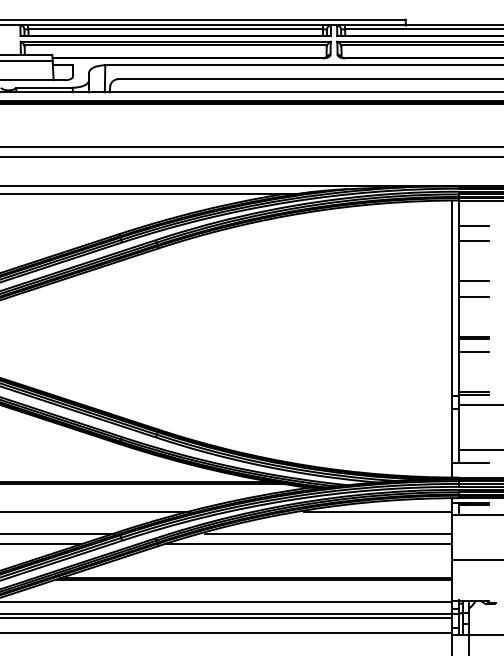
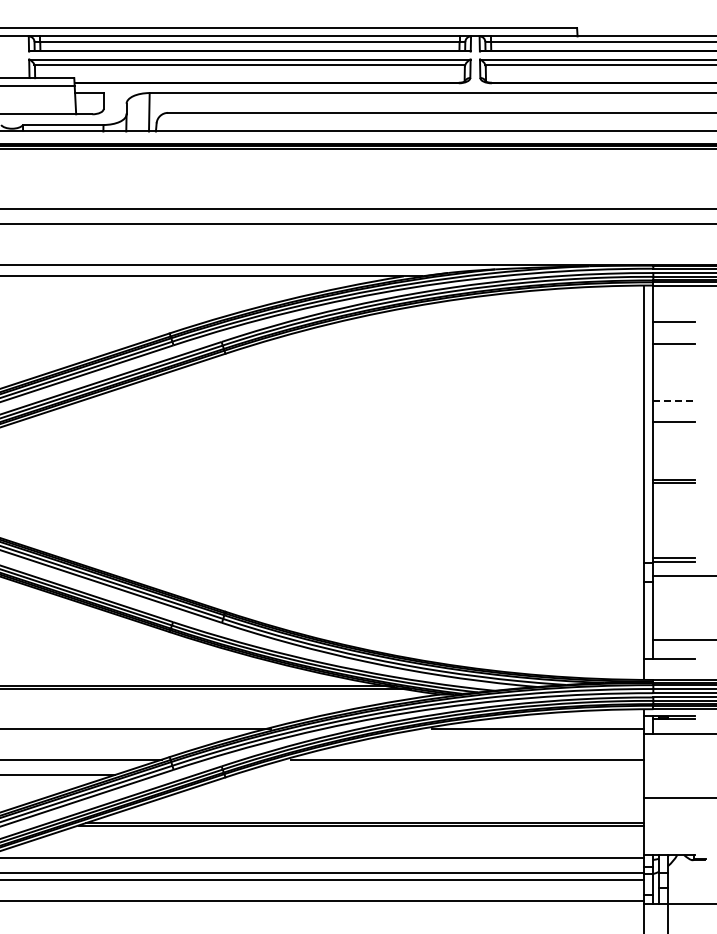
line: (473, 281) -> (674, 400), solid -> dashed
line: (473, 352) -> (674, 501), removed
line: (308, 544) -> (438, 775), removed

